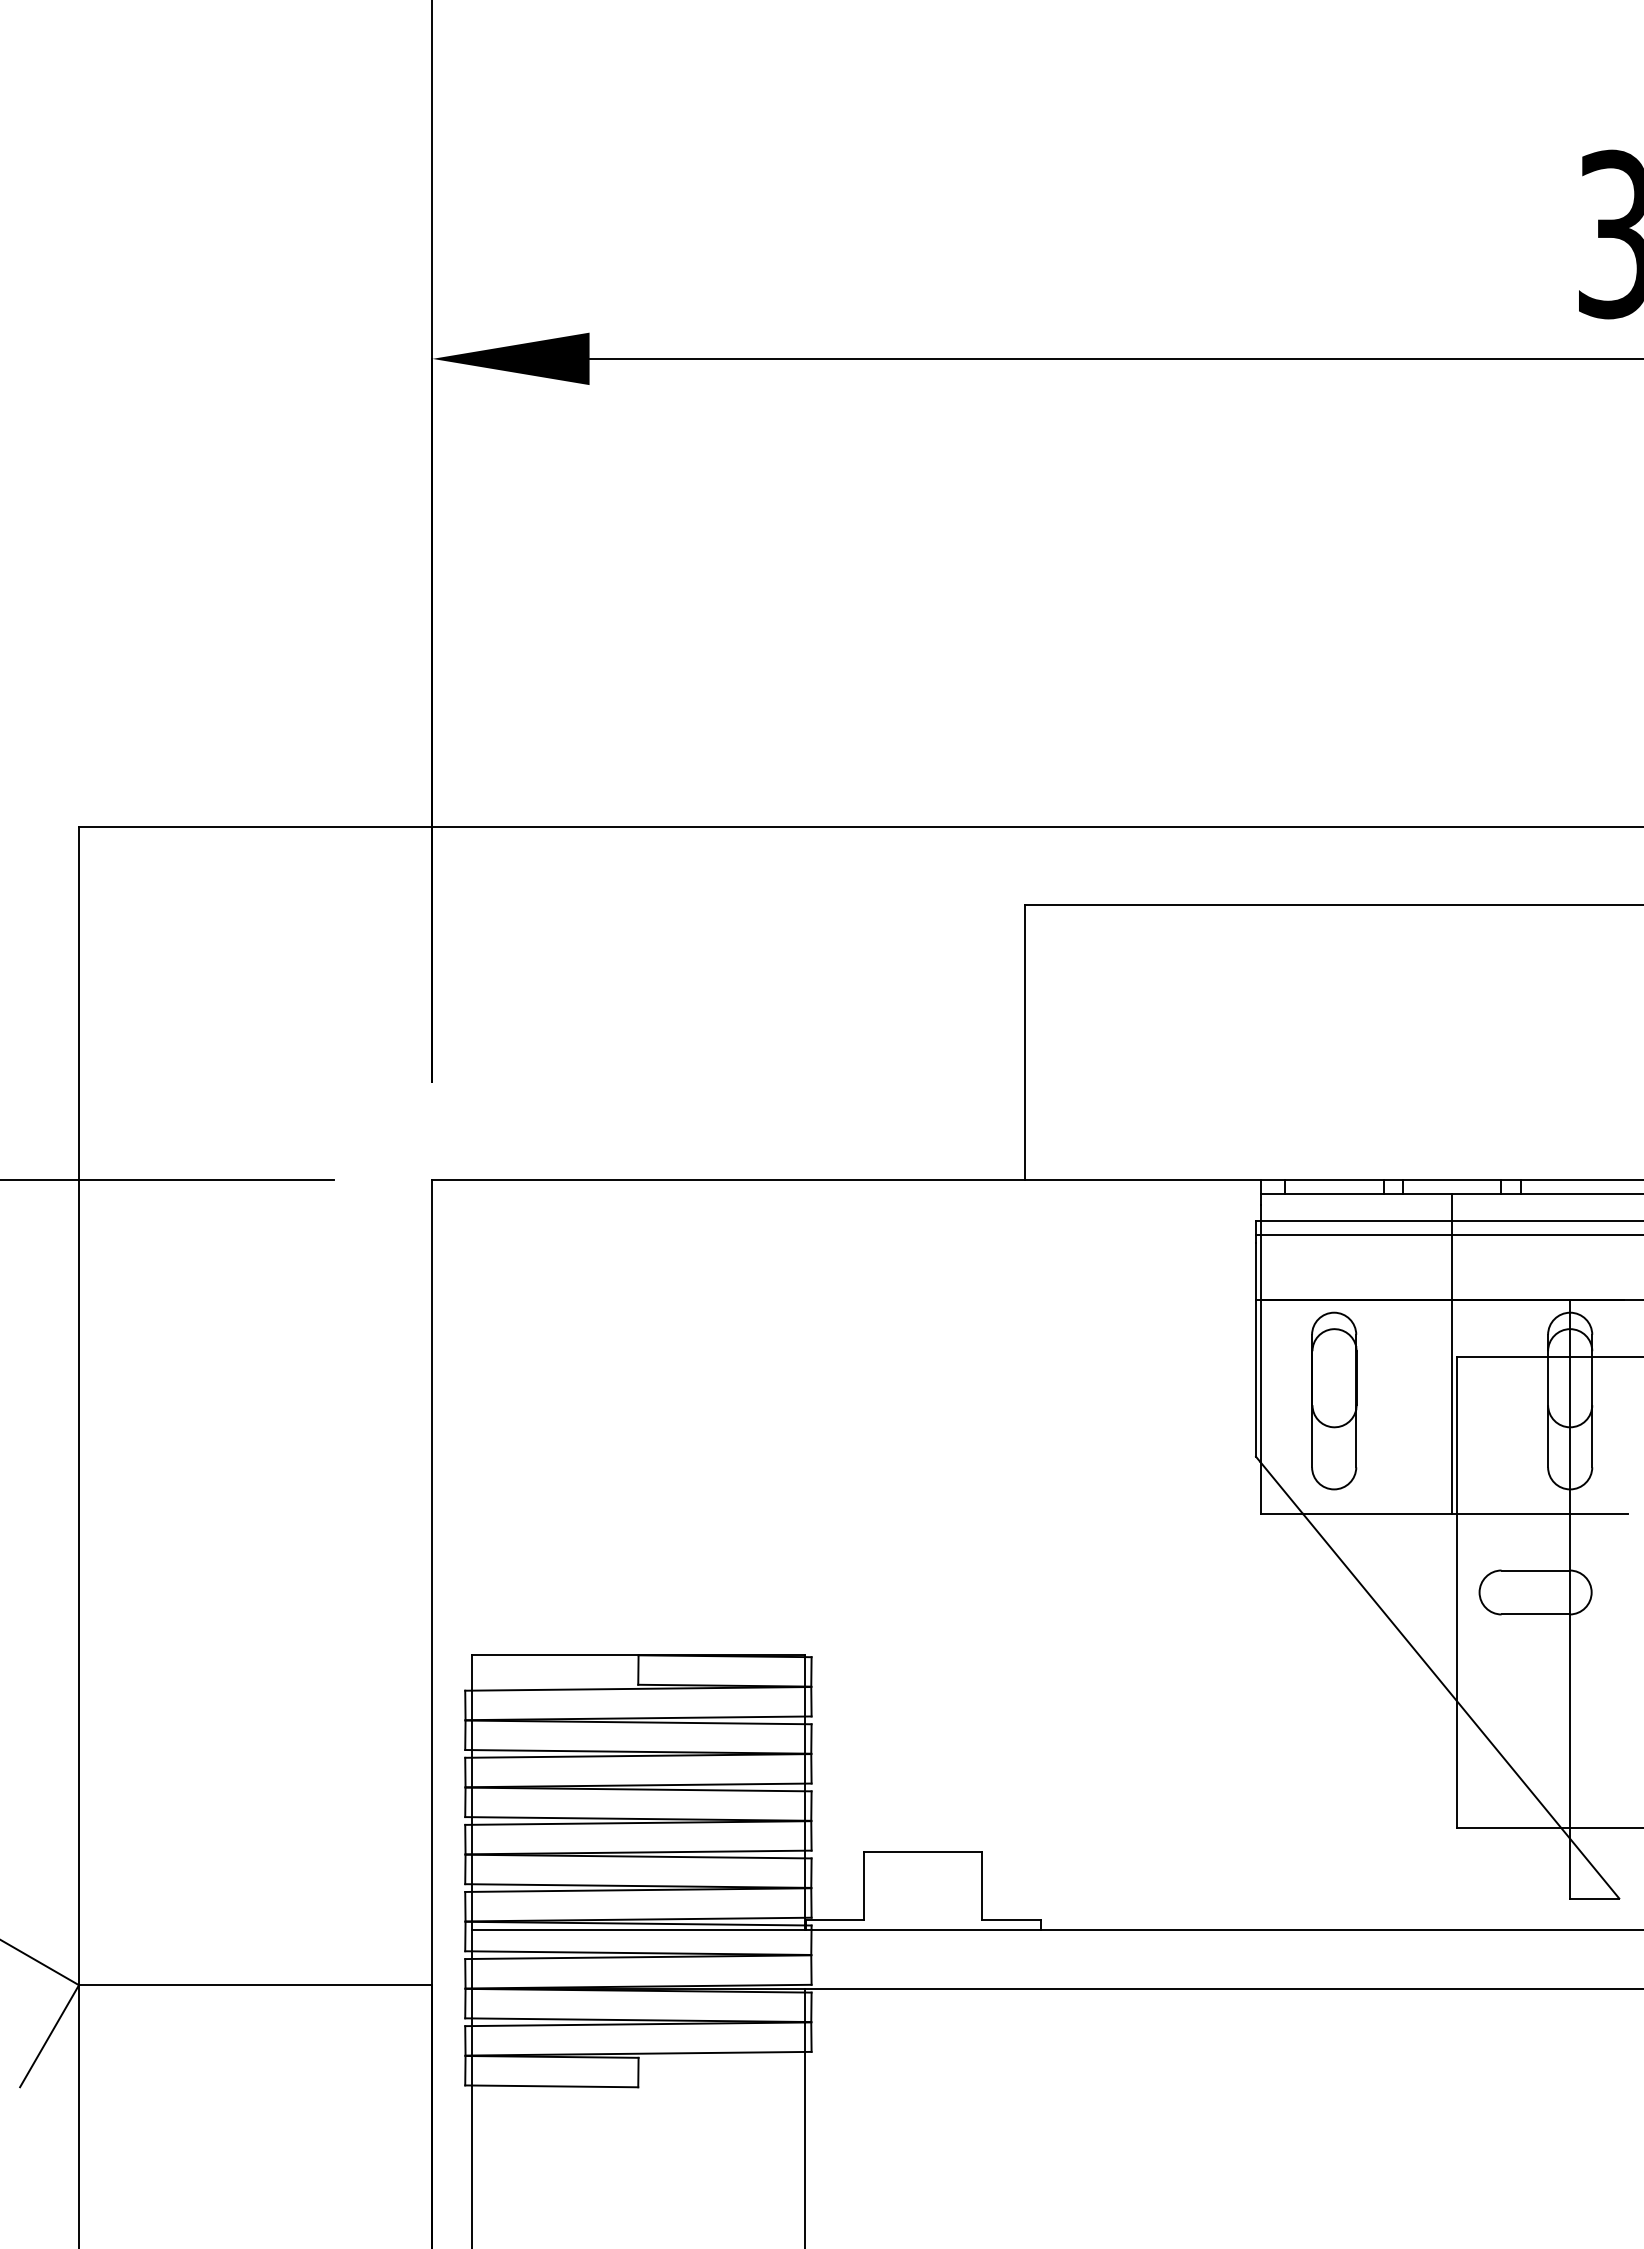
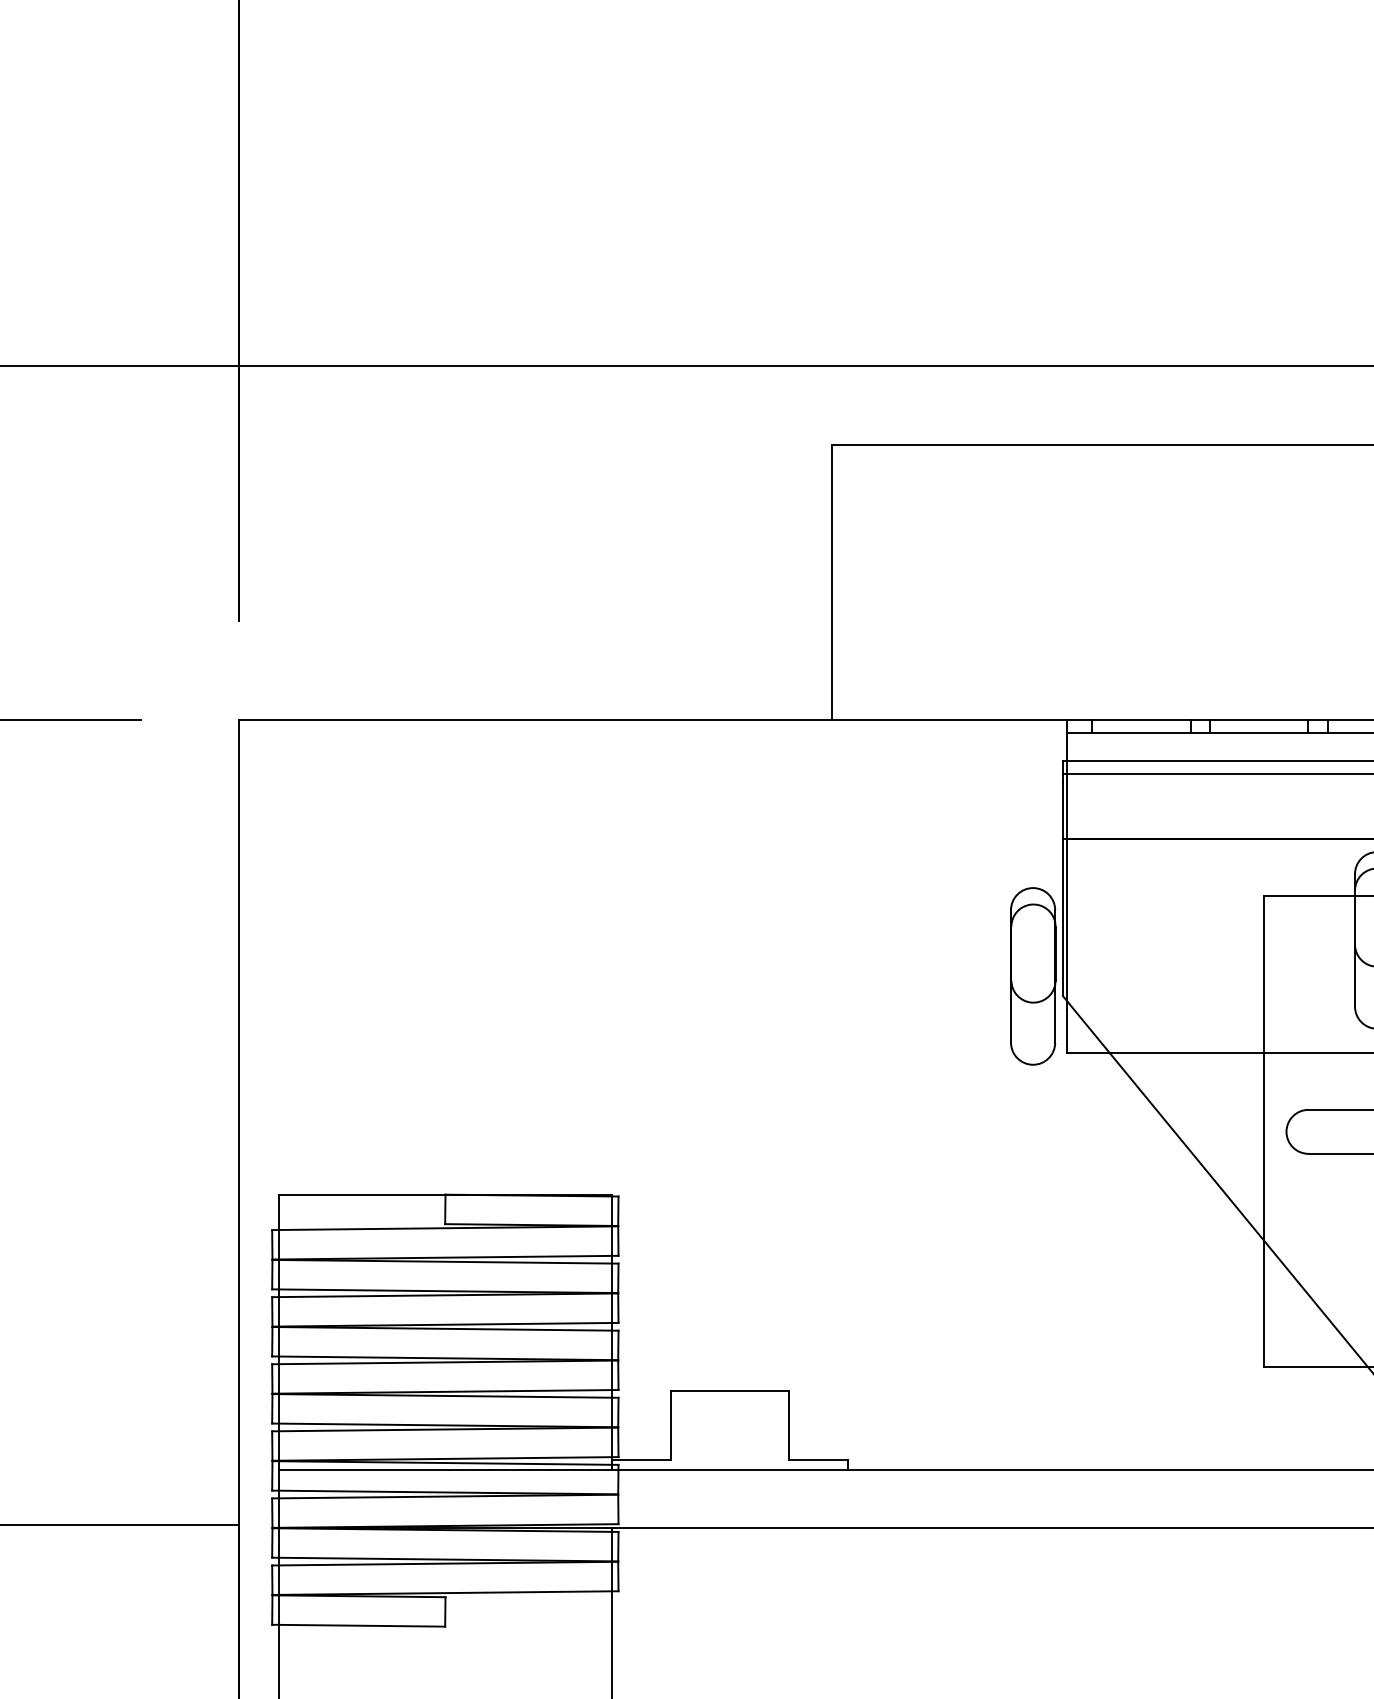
line: (1452, 1353) -> (1259, 892), removed
part: (1334, 1400) -> (1033, 975), moved

